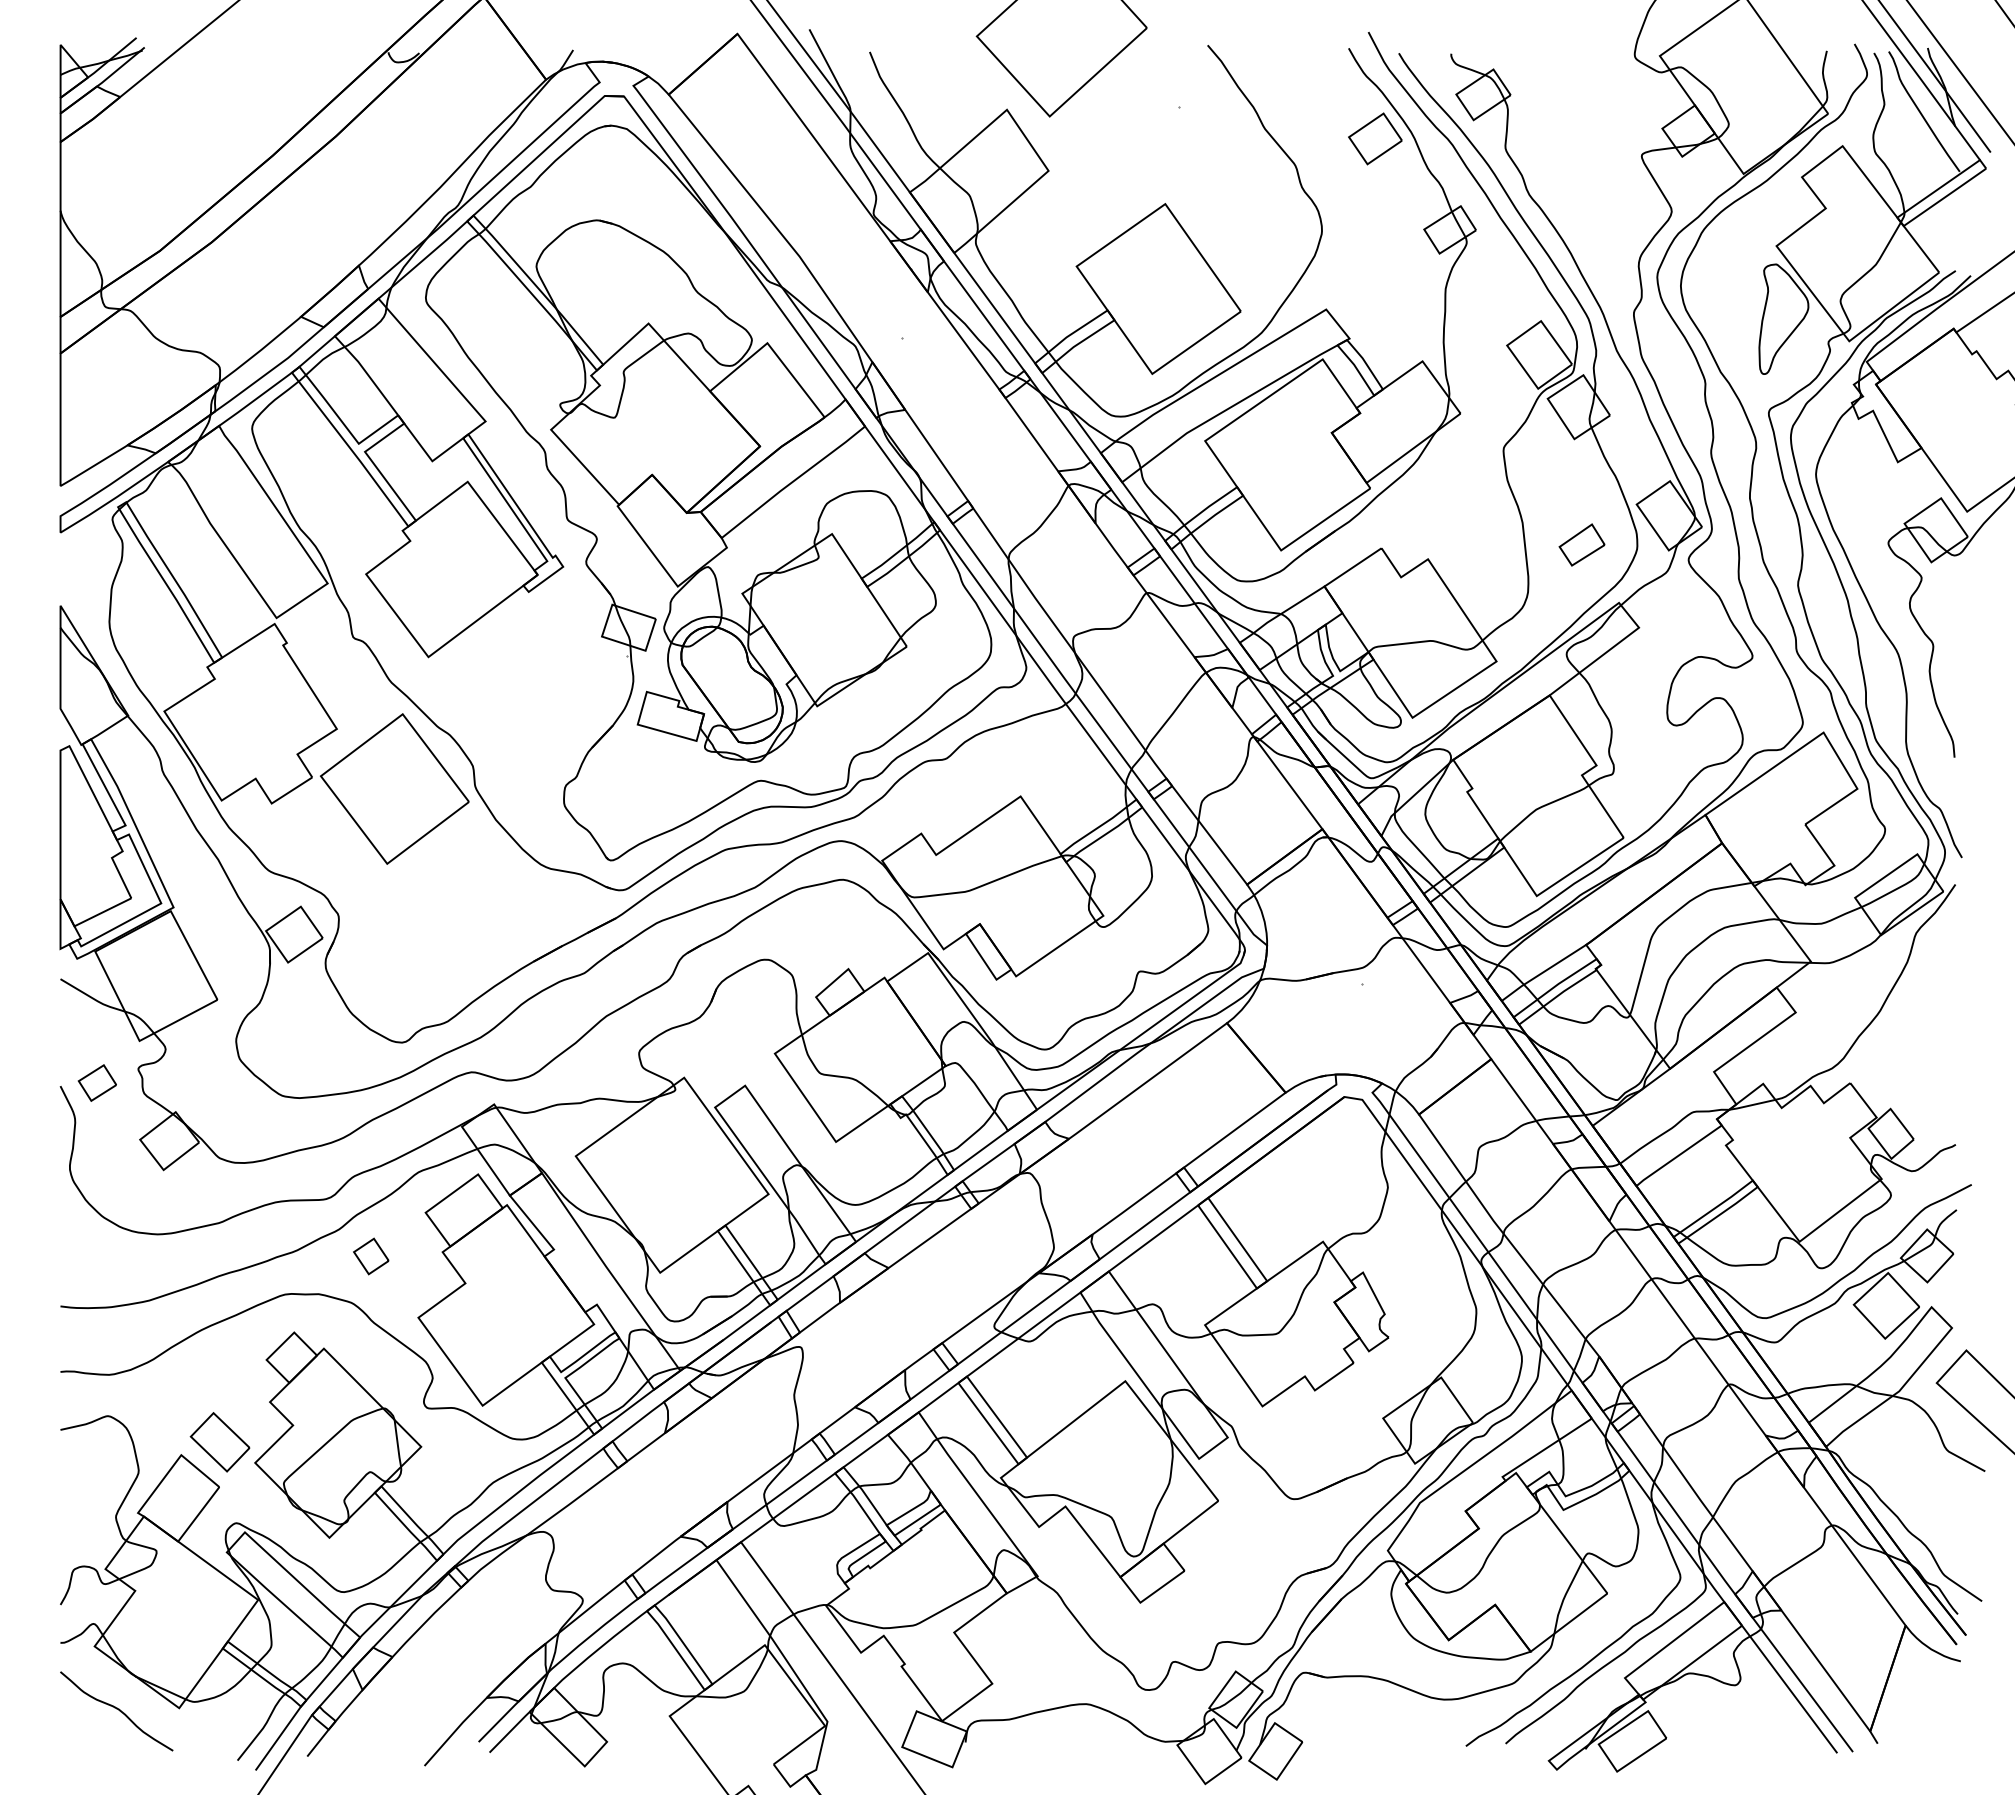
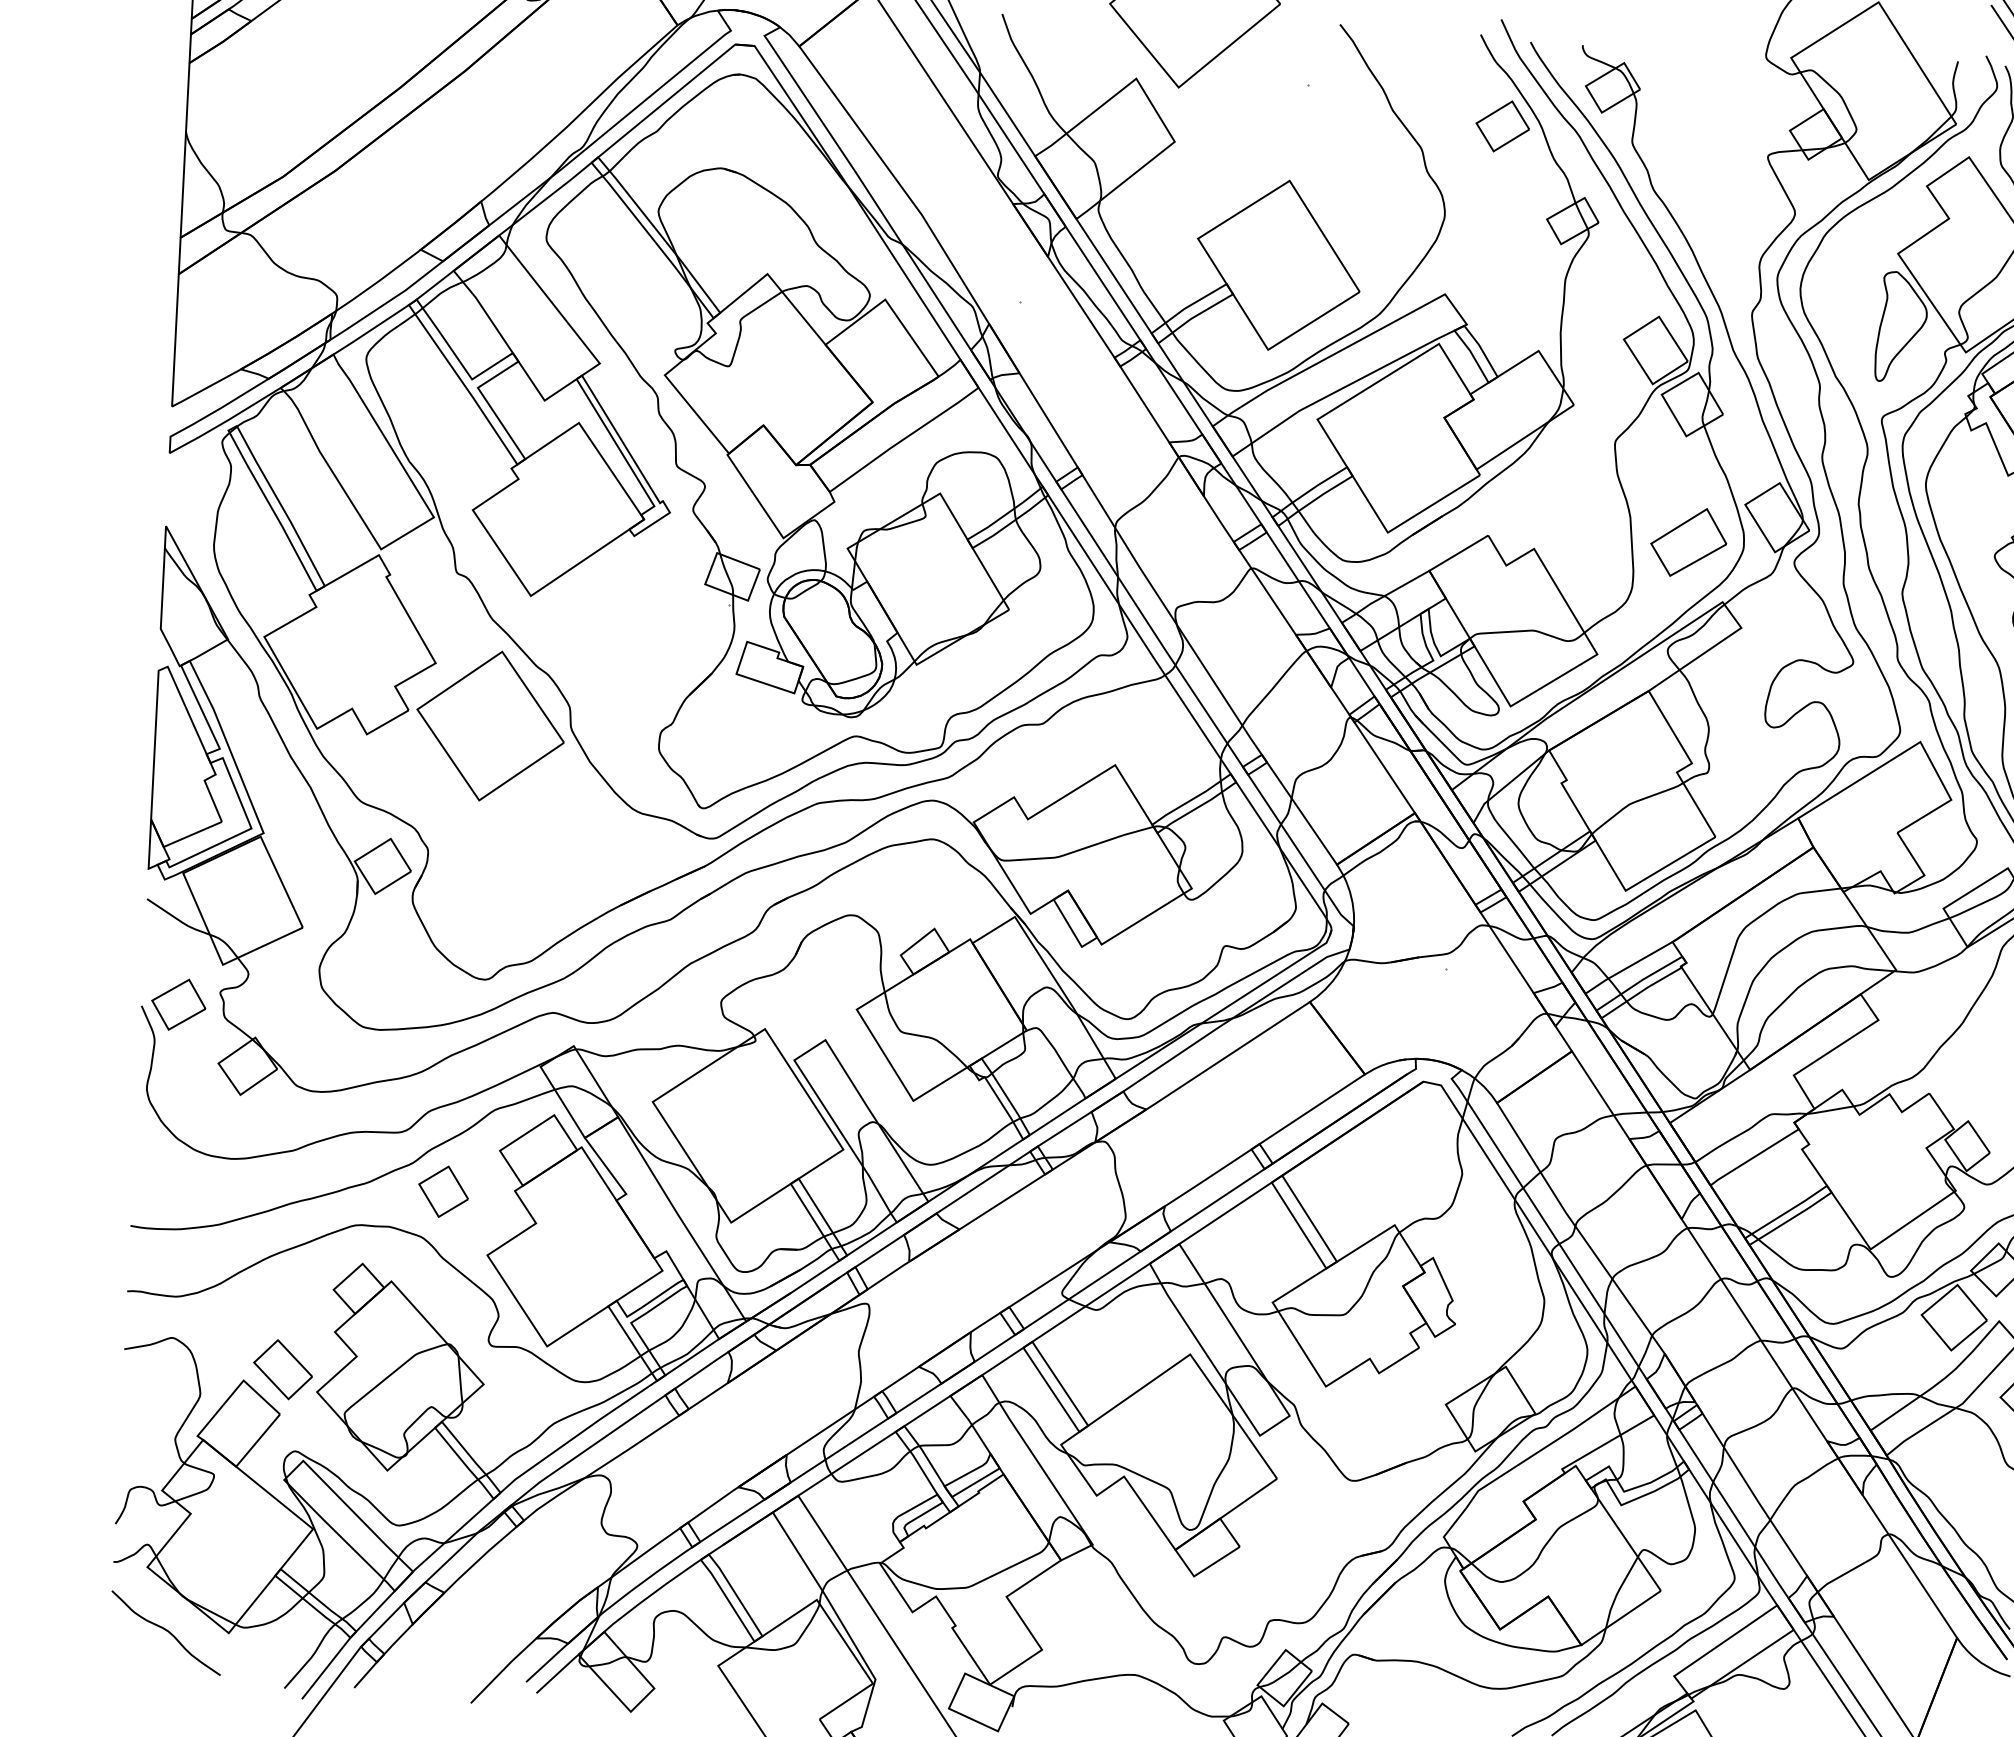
part: (1581, 544) -> (1688, 541), size x1.67
part: (97, 1082) -> (178, 1004), size x1.43
part: (370, 1256) -> (442, 1191), size x1.43

